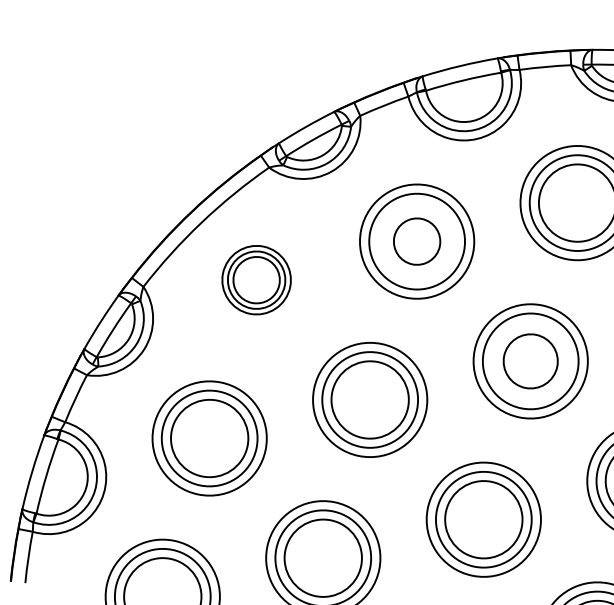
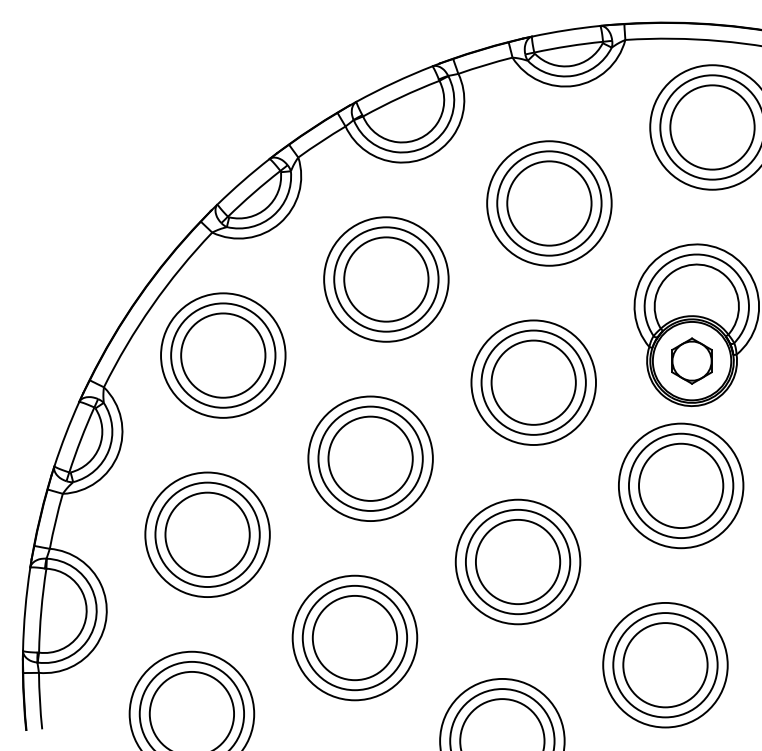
circle: (417, 241) -> (386, 279), size x1.67
part: (256, 280) -> (223, 355), size x1.67
circle: (530, 361) -> (533, 382), size x1.43

